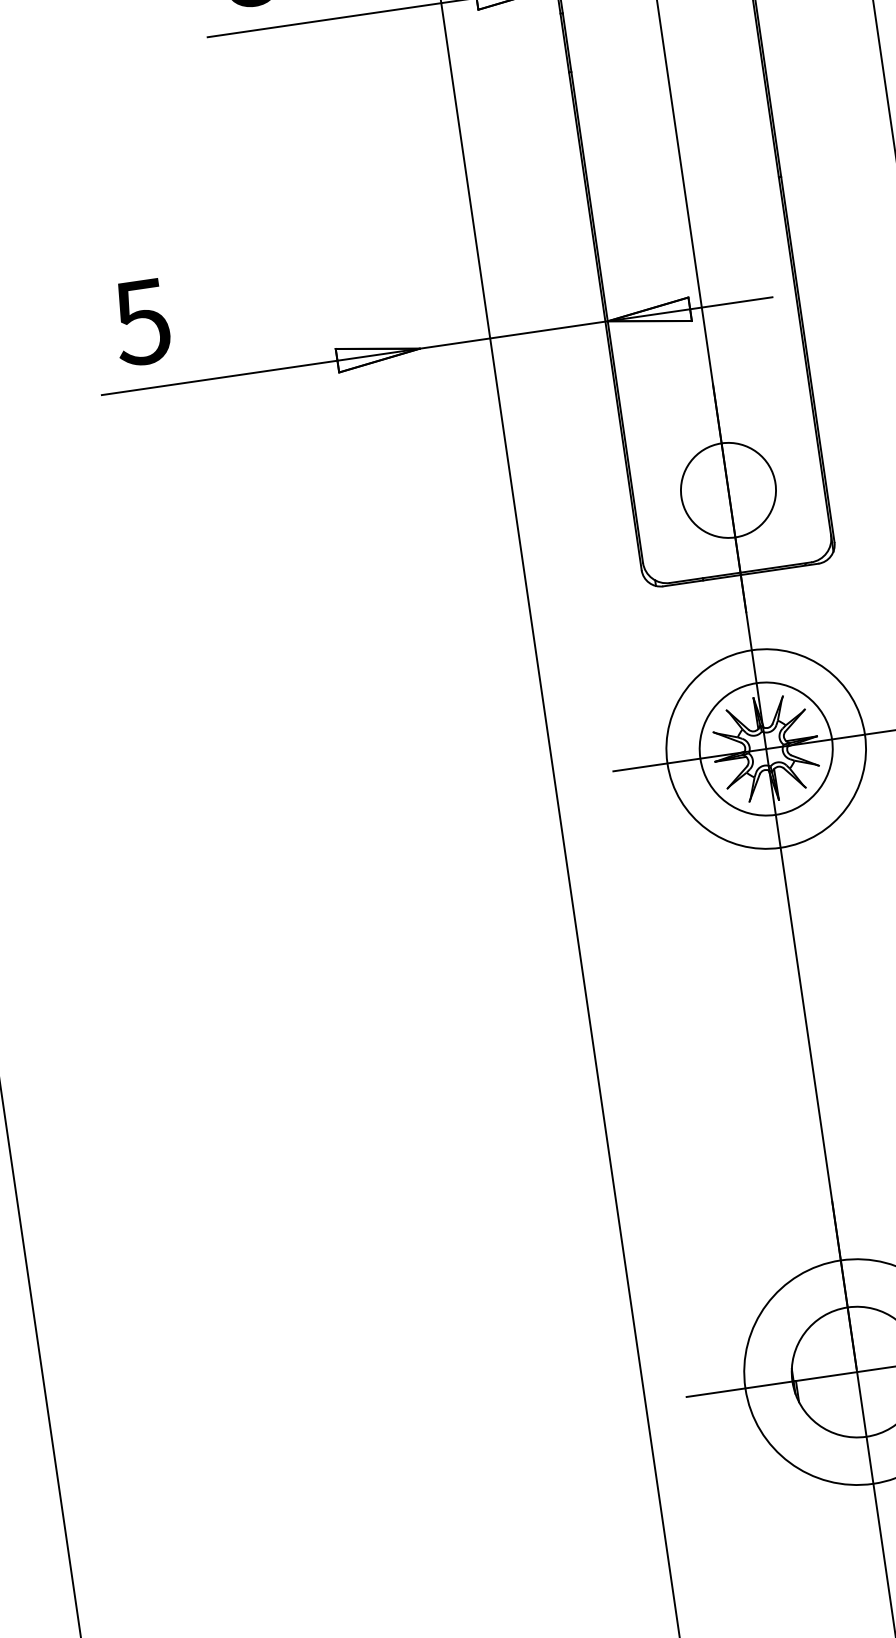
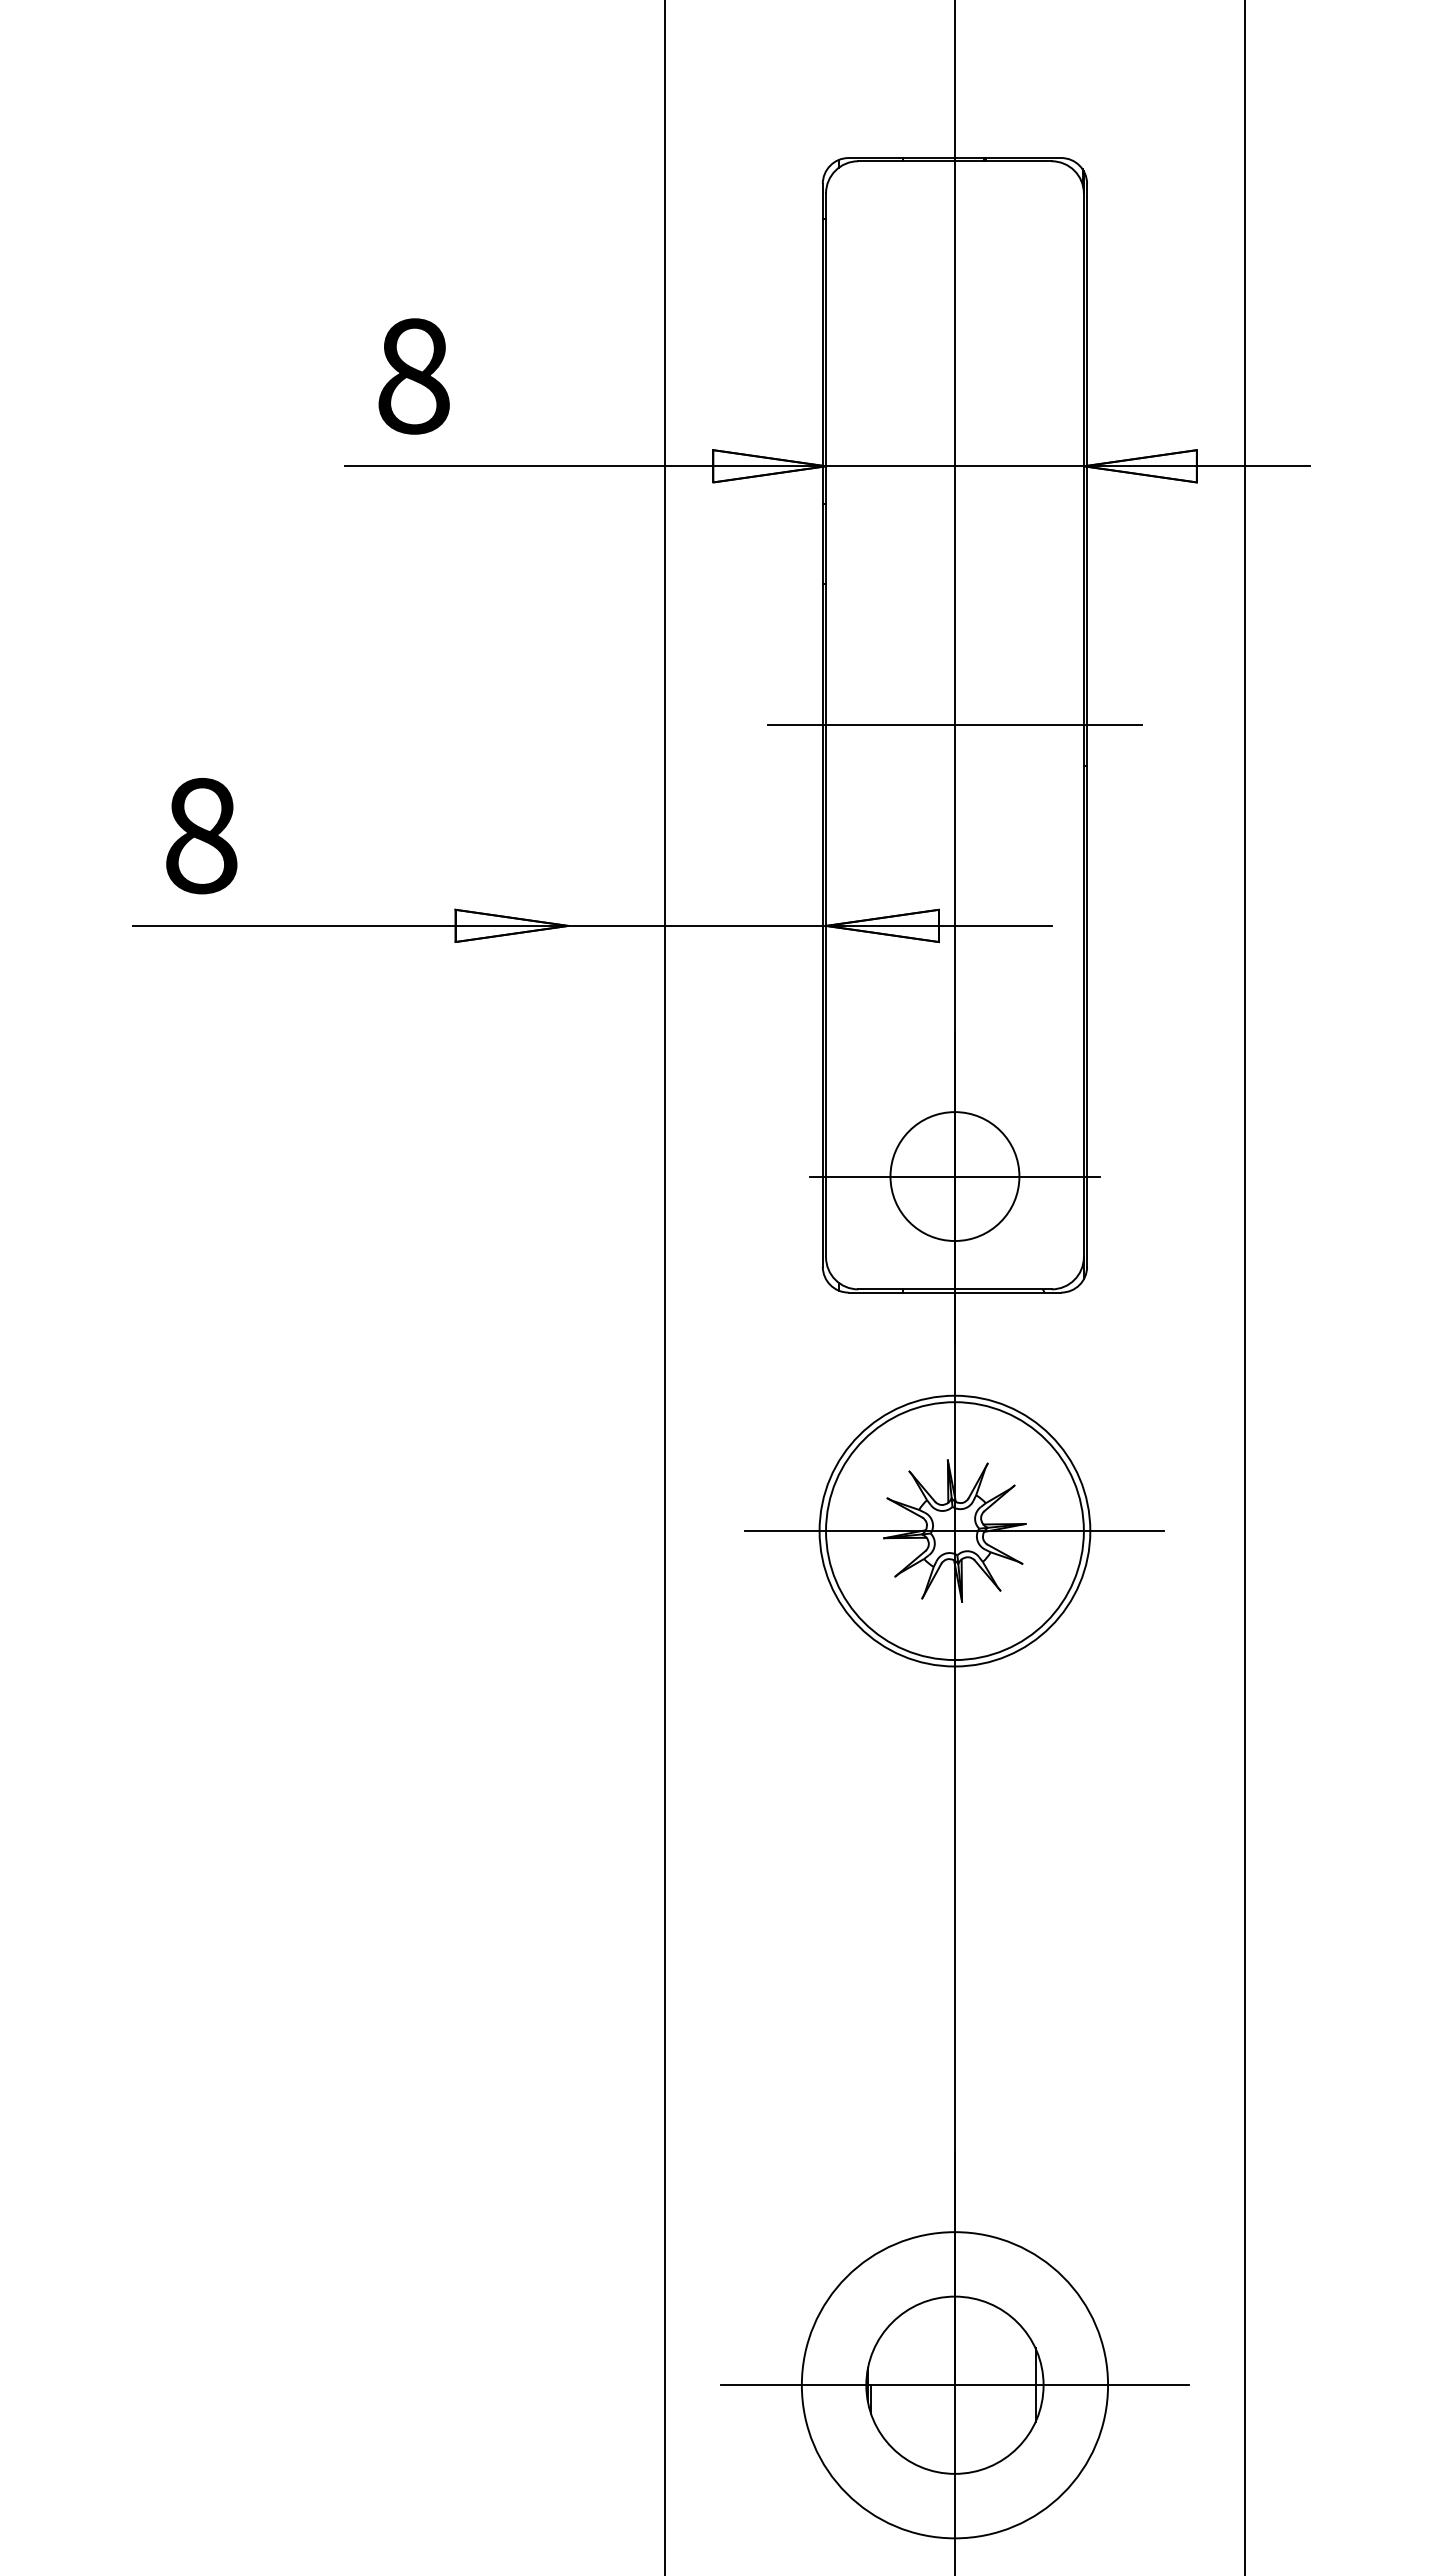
line: (680, 161) -> (954, 725), added
text: (141, 322) -> (200, 836), 5 -> 8
line: (728, 490) -> (954, 1176), added
circle: (765, 749) -> (954, 1531), size x1.43

